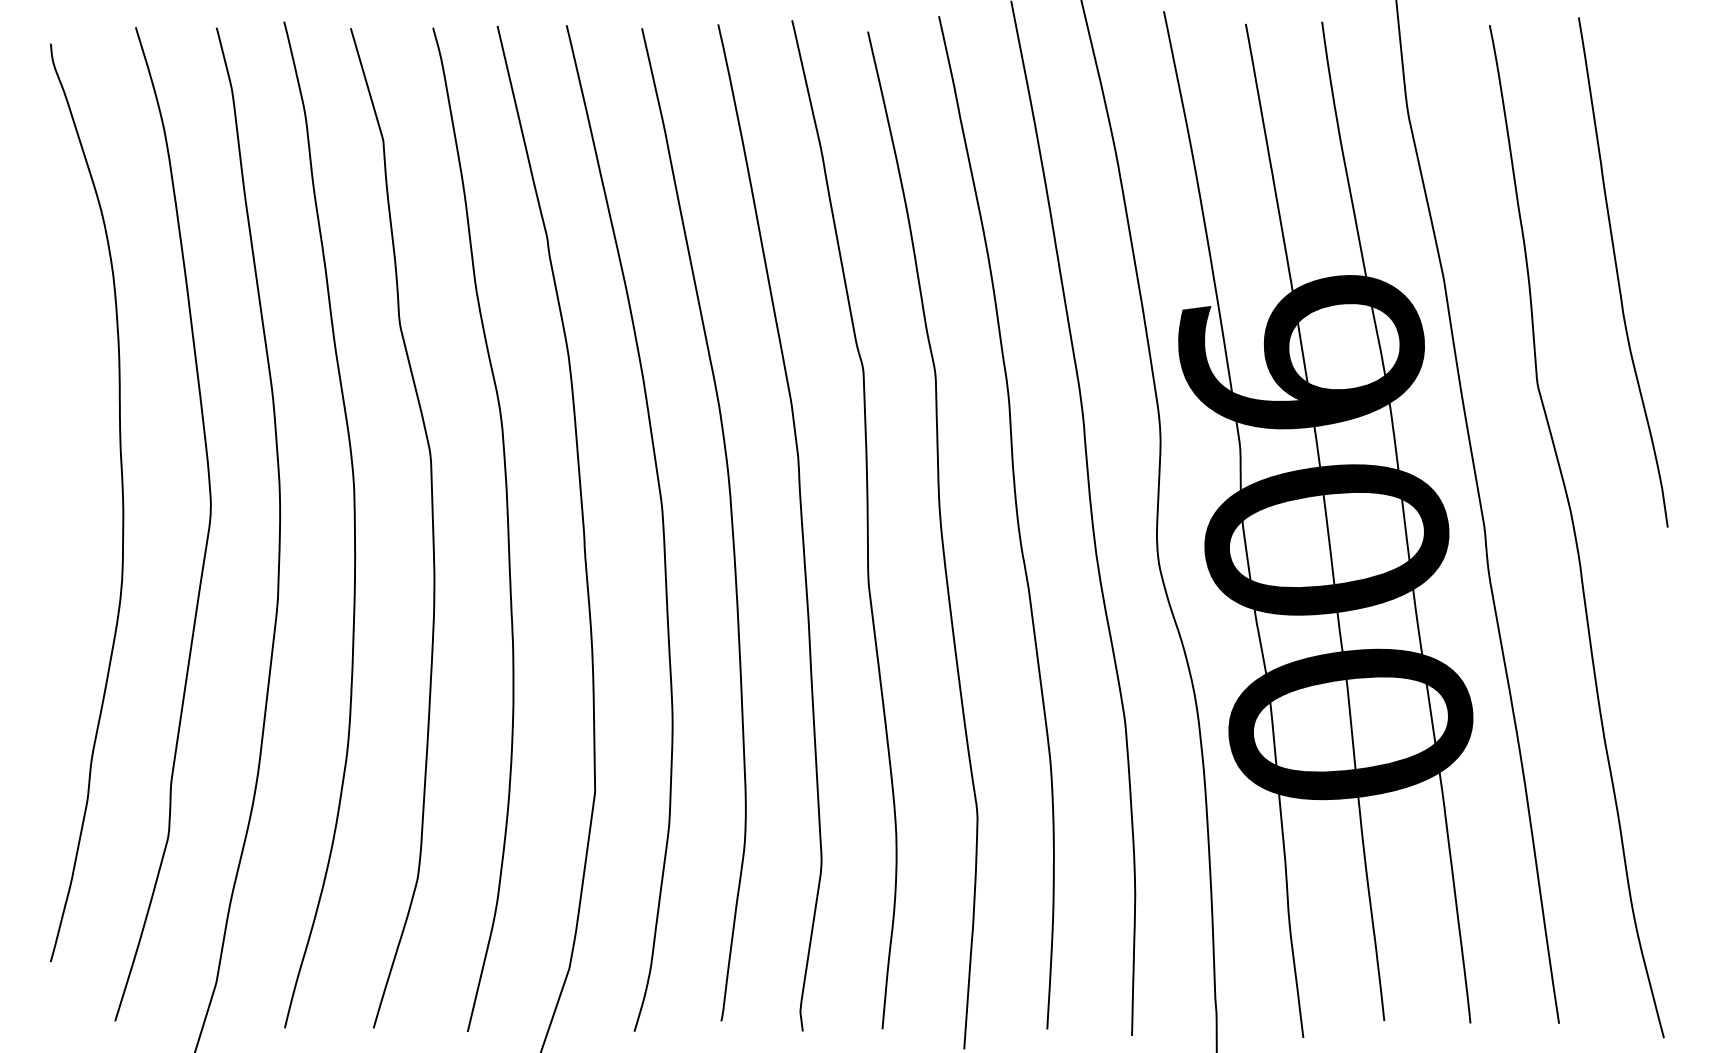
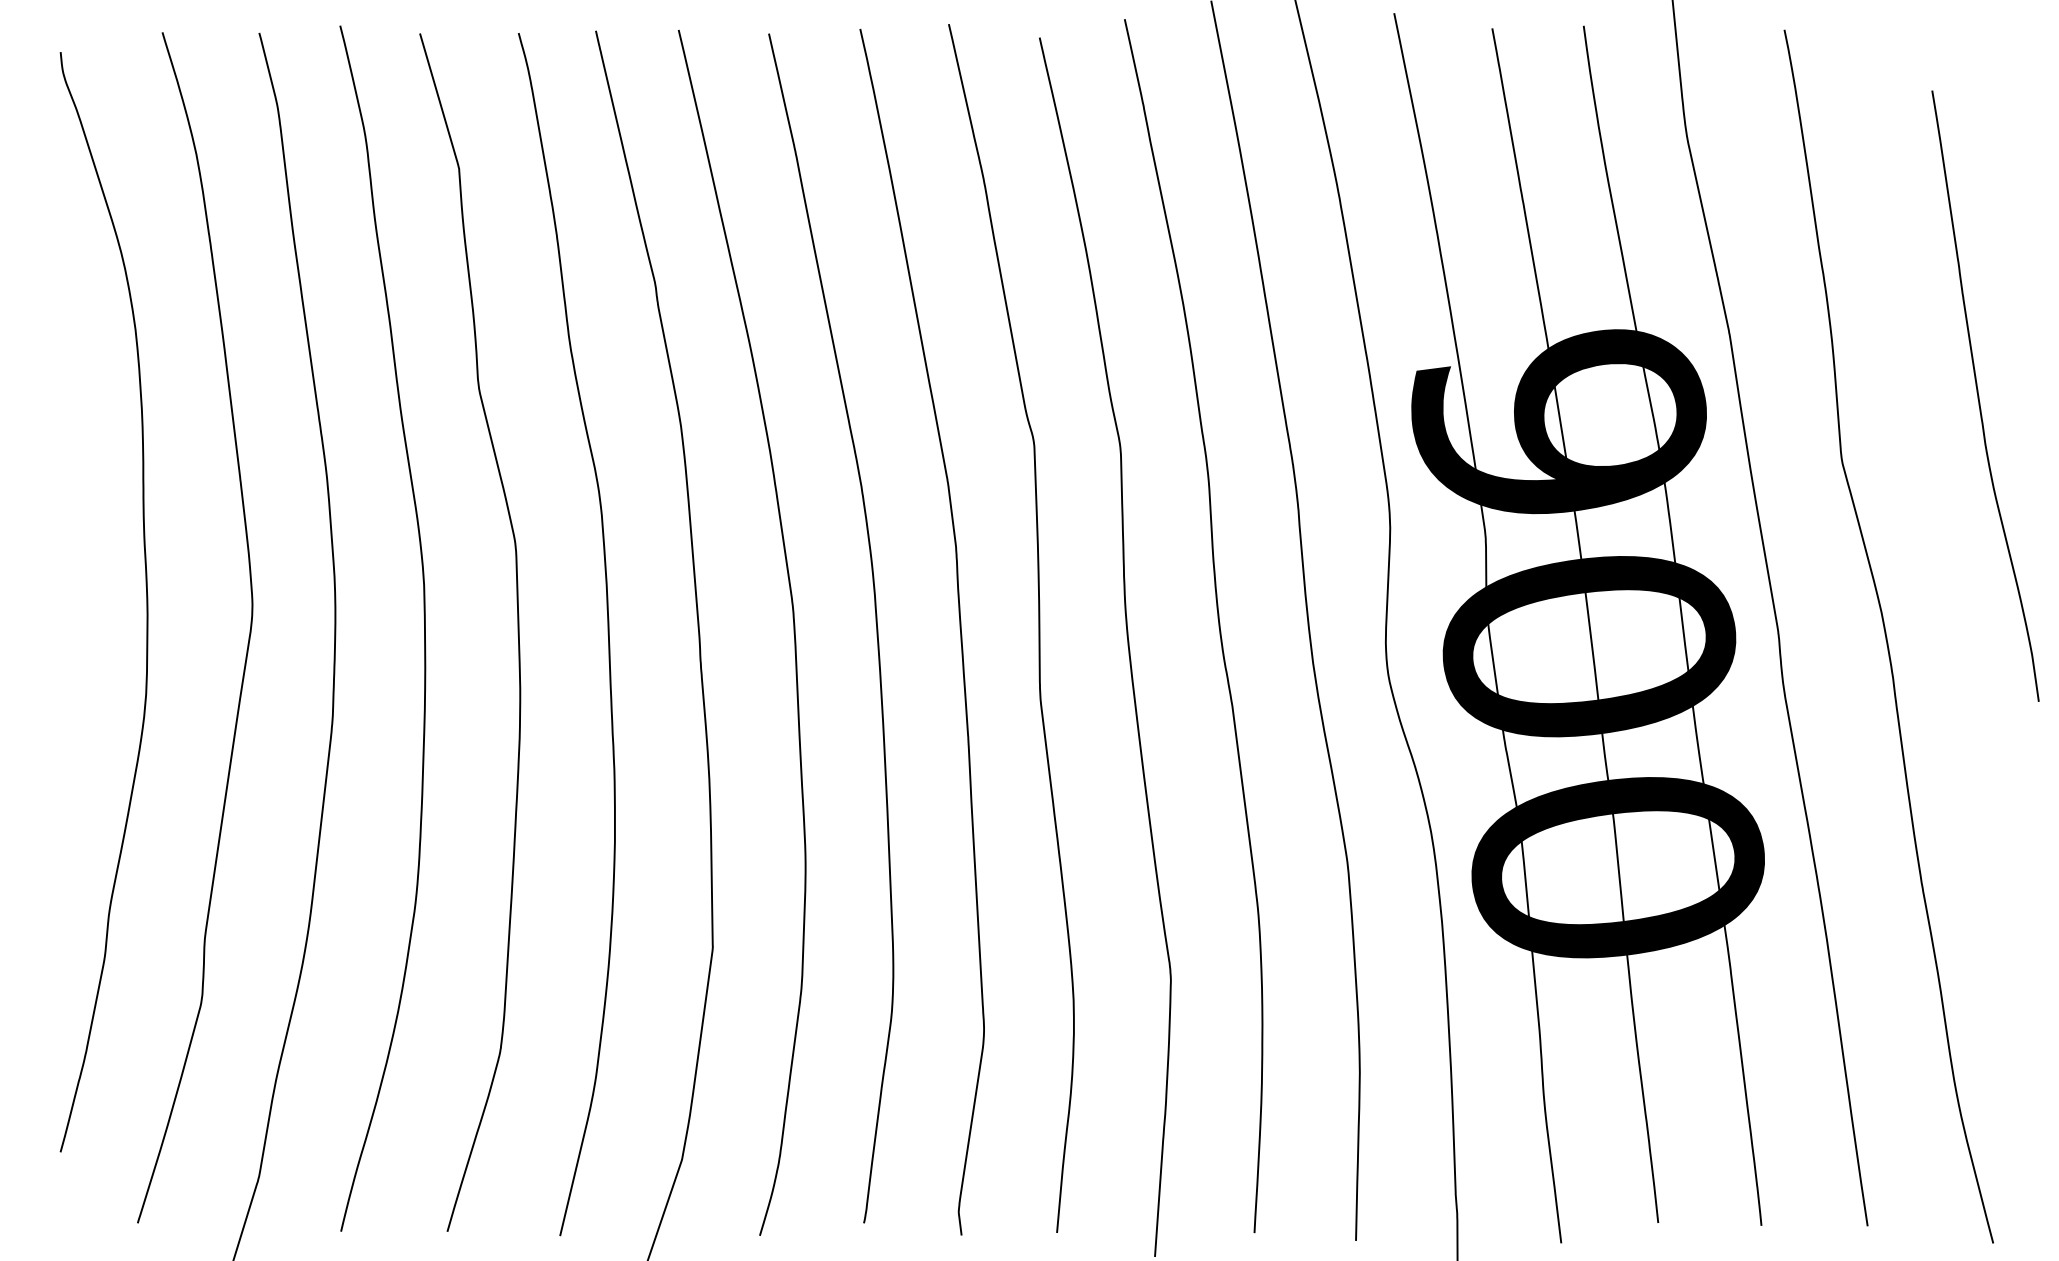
curve: (1618, 271) -> (1979, 395), moved

